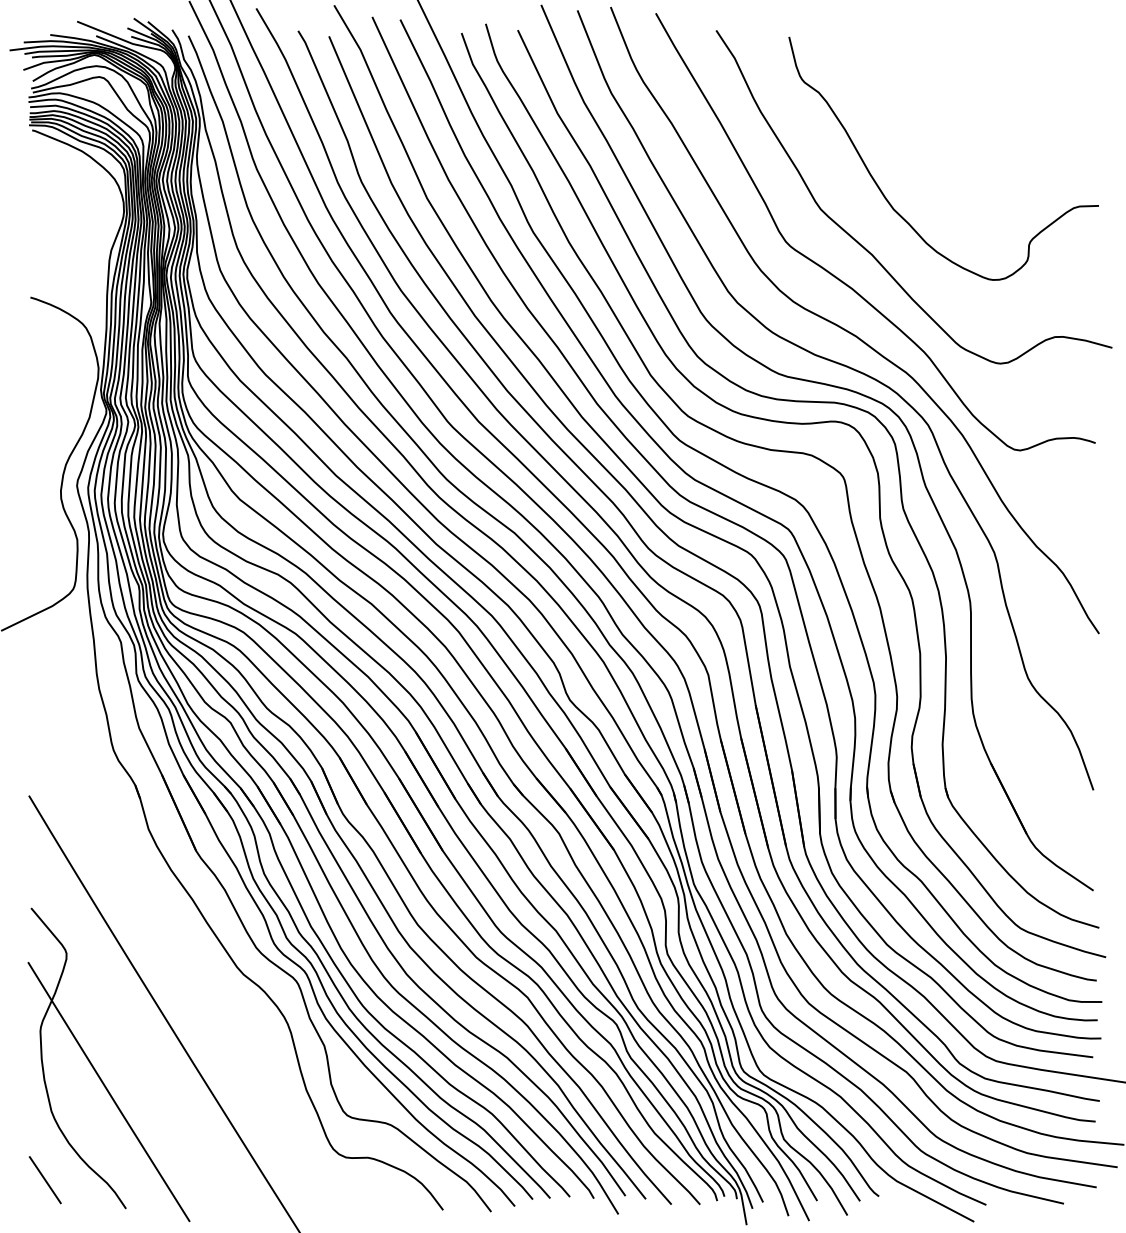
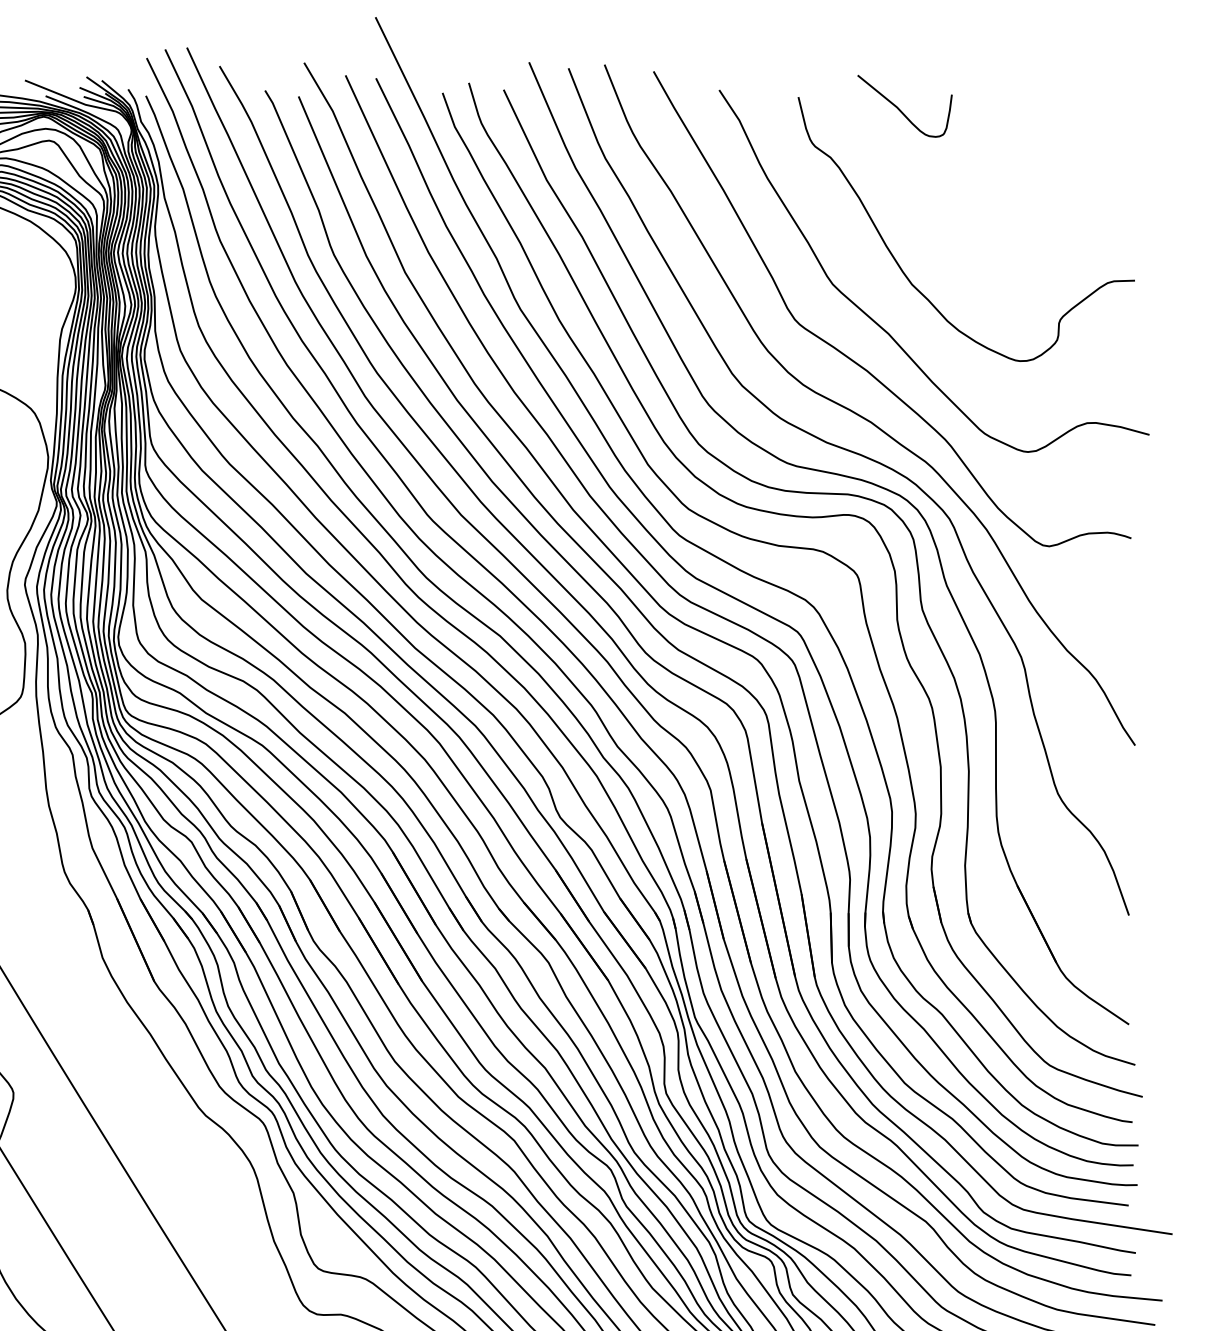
curve: (883, 48) -> (900, 109), added

